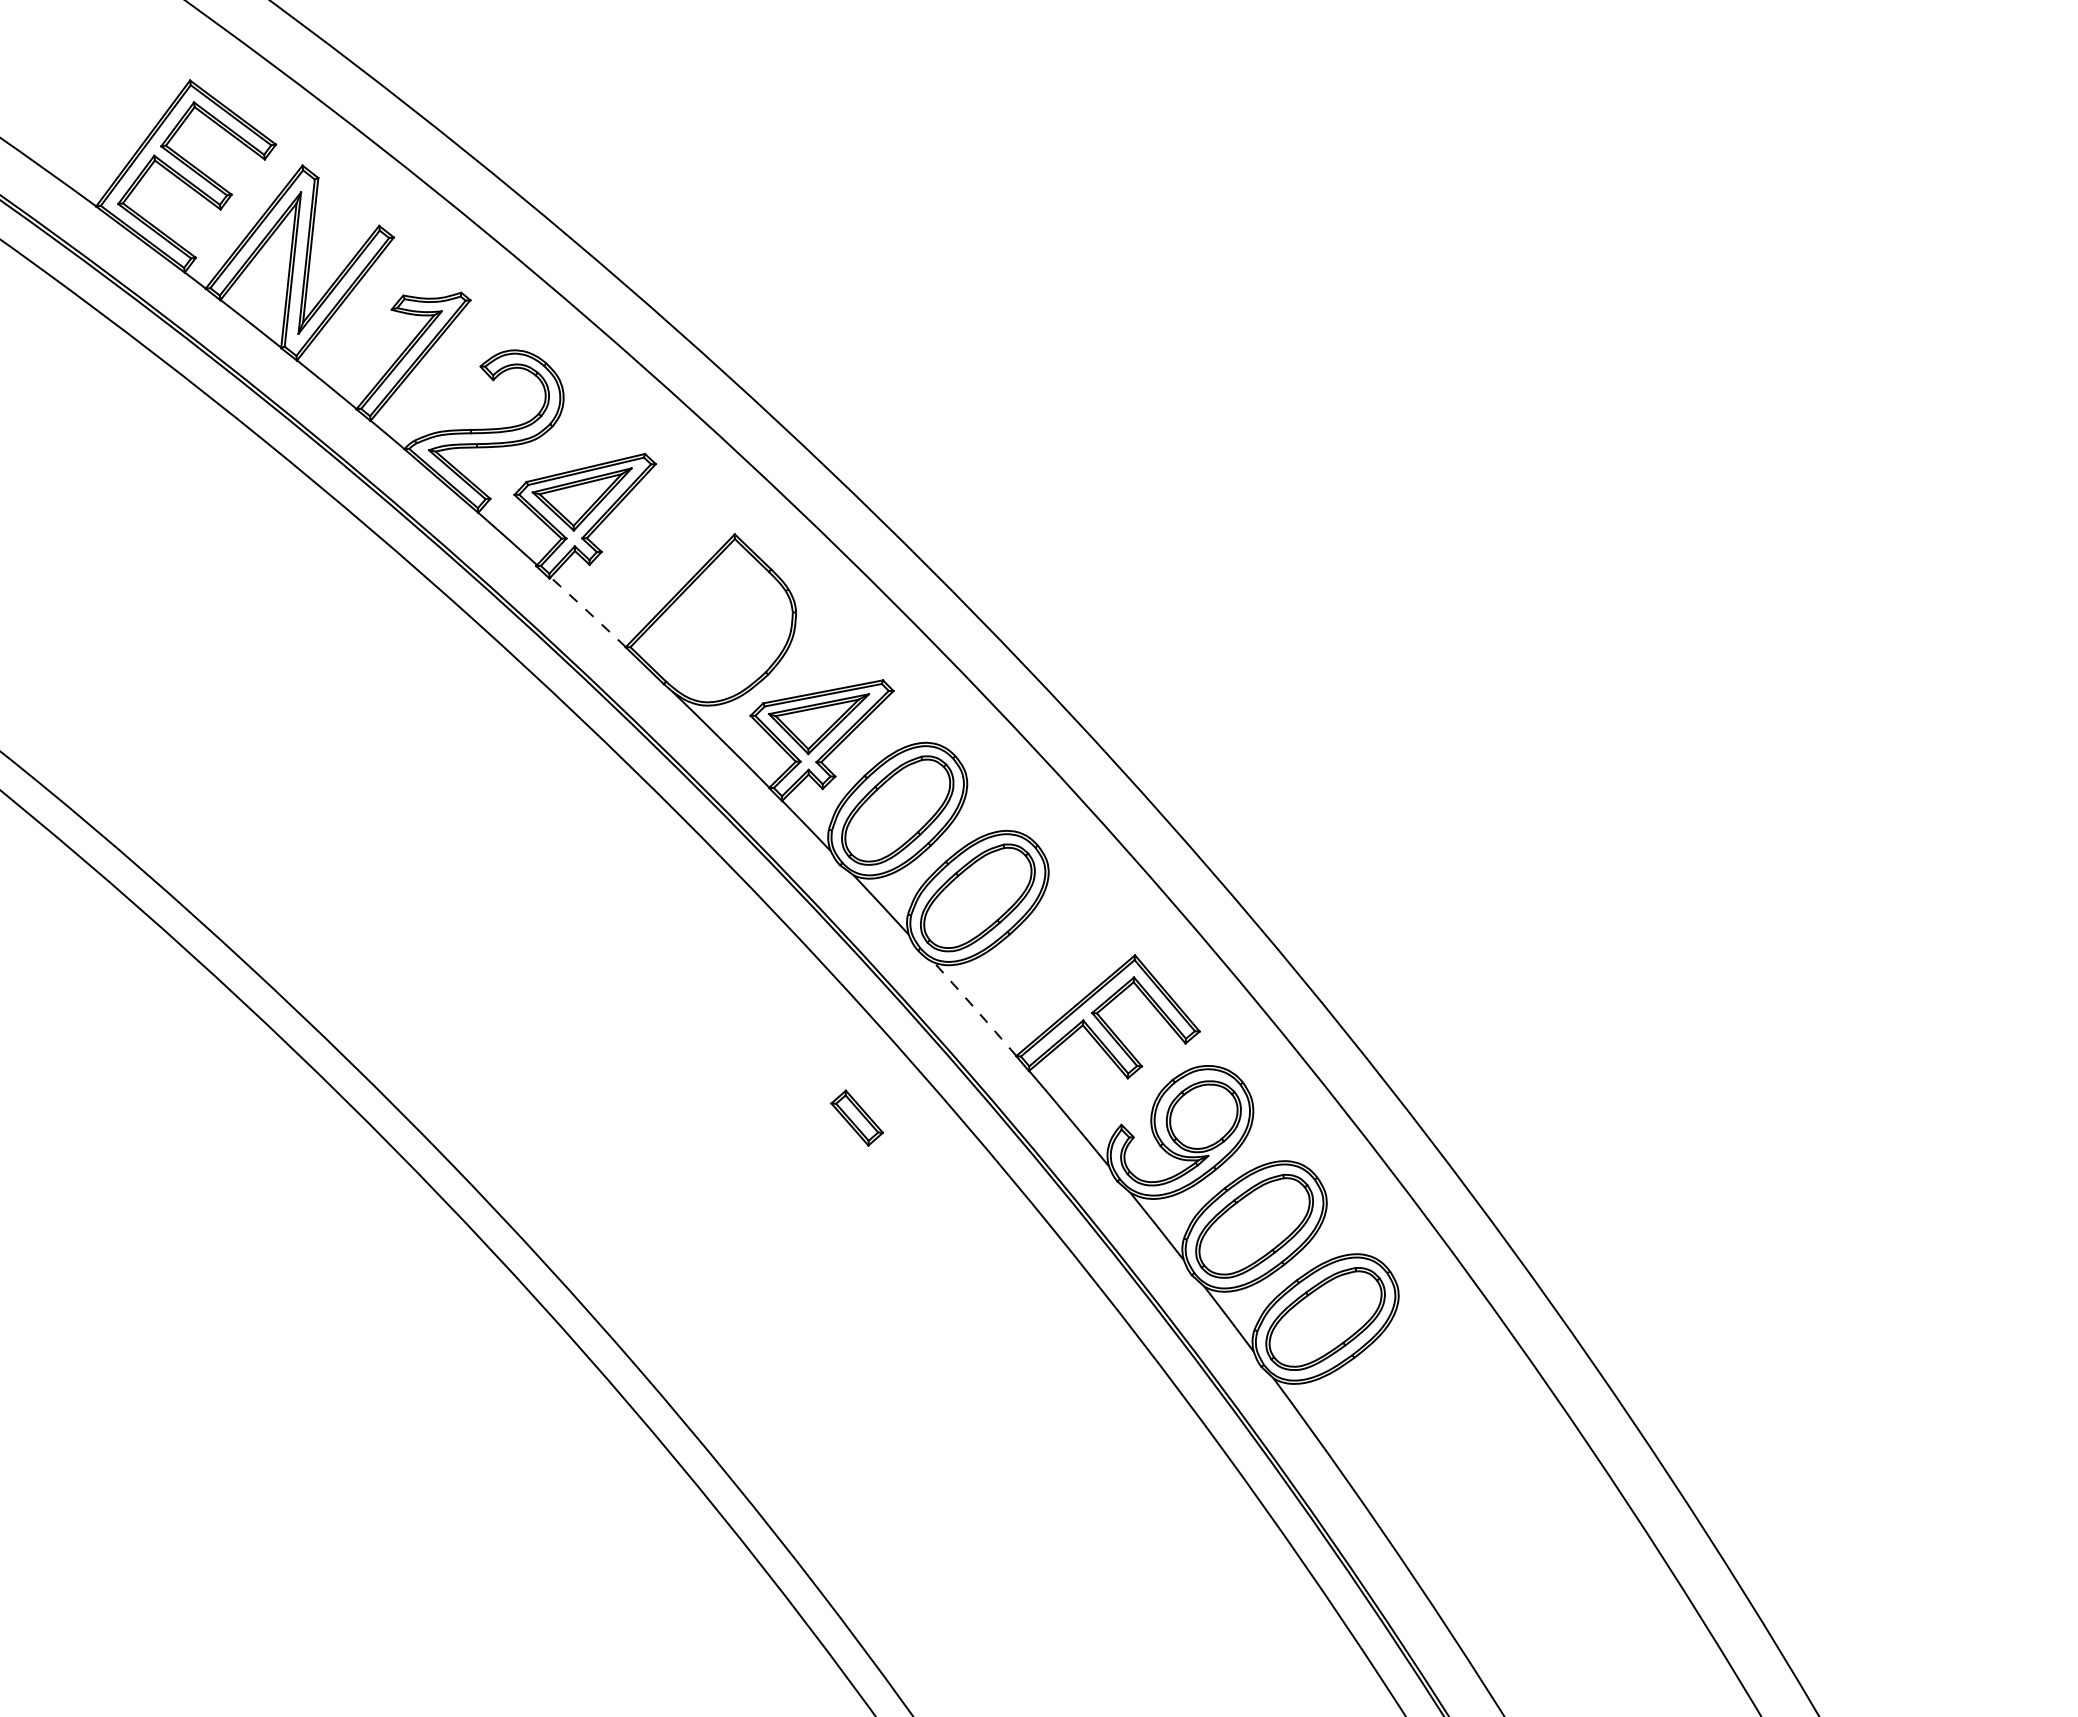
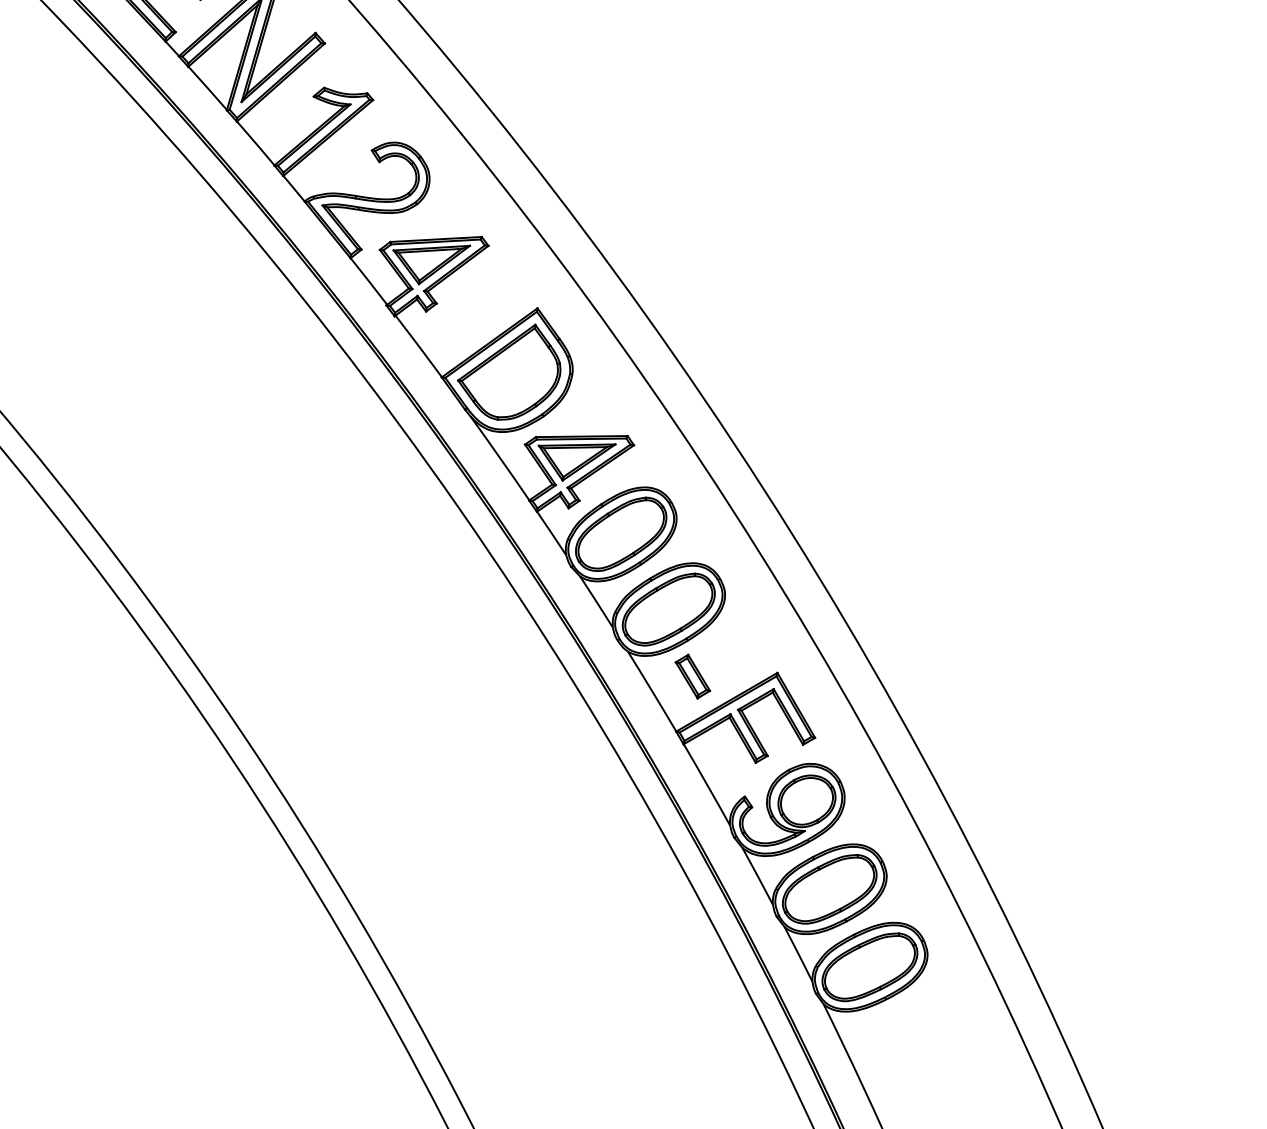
arc: (588, 612) -> (418, 346), dashed -> solid
part: (713, 622) -> (510, 370), added
arc: (975, 1009) -> (652, 691), dashed -> solid
part: (857, 1117) -> (693, 676), moved

